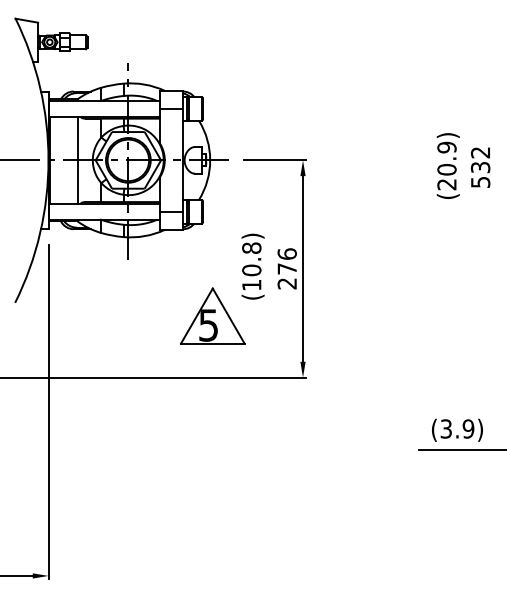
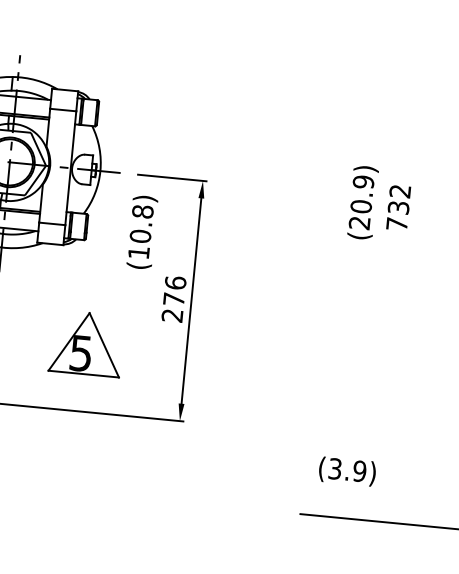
text: (480, 182) -> (396, 224), 532 -> 732
text: (252, 266) -> (141, 232), moved
text: (457, 429) -> (347, 470), moved

